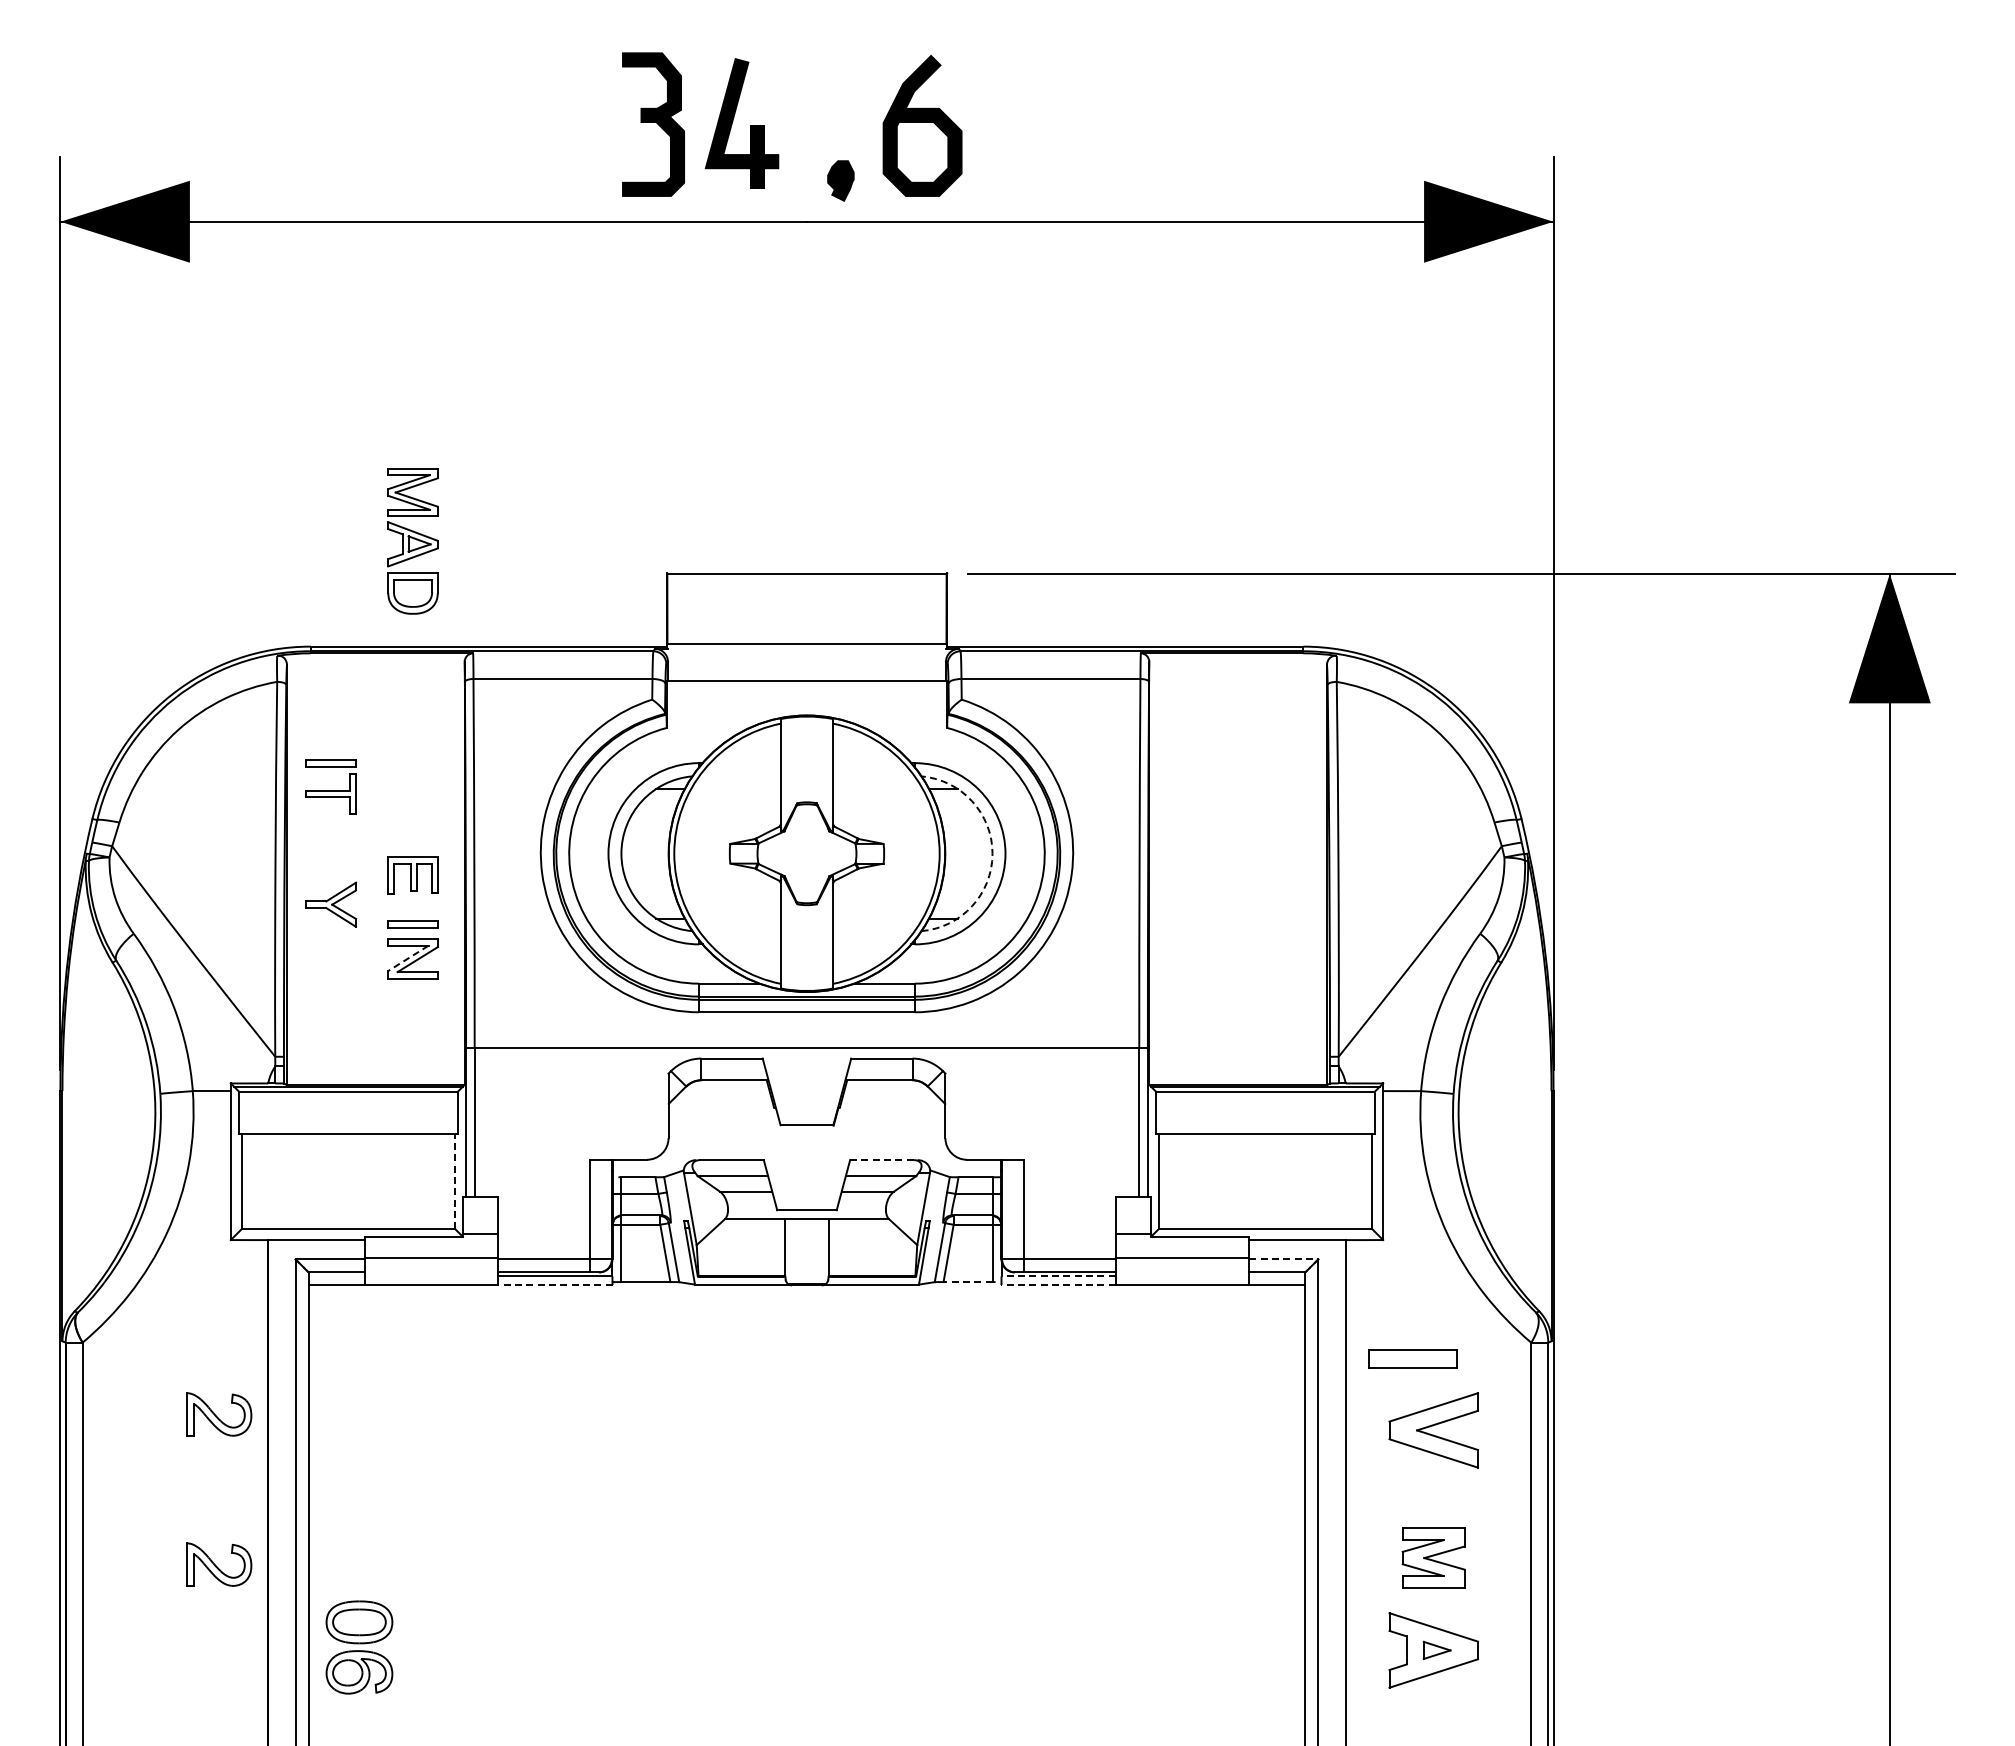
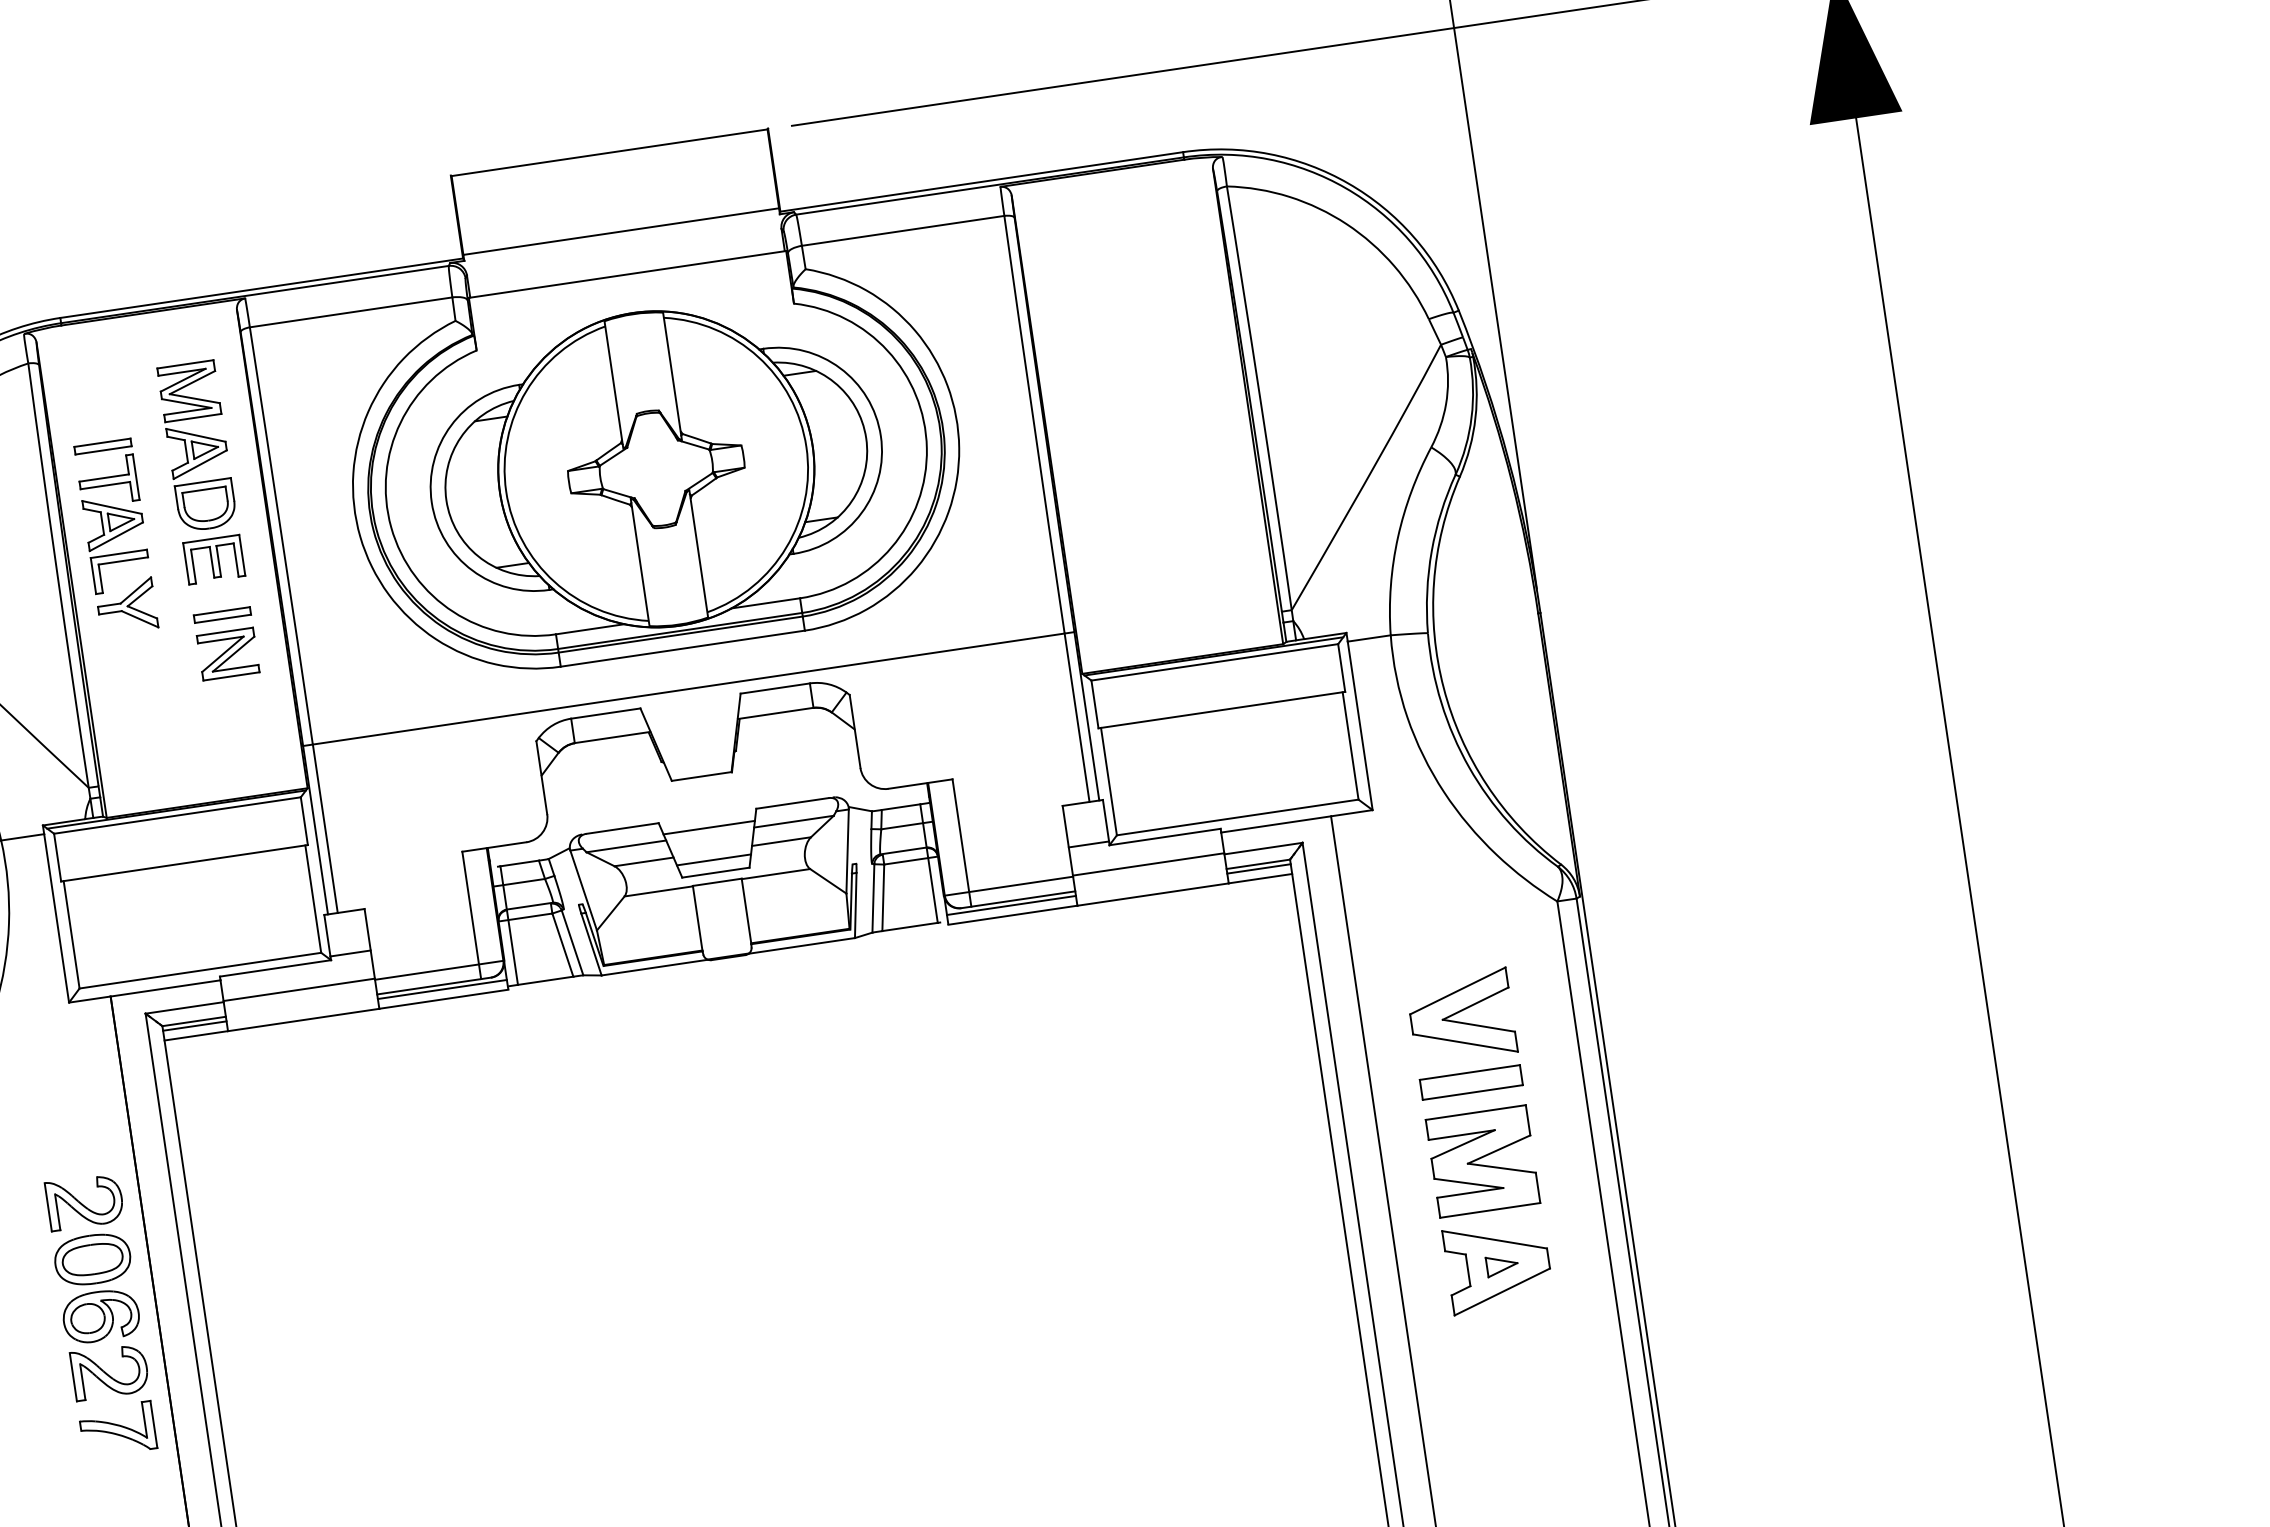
part: (412, 541) -> (197, 446), moved
part: (330, 848) -> (116, 543), added
arc: (992, 853) -> (866, 438), dashed -> solid
line: (408, 958) -> (223, 654), dashed -> solid
line: (882, 1160) -> (792, 803), dashed -> solid
line: (806, 1170) -> (708, 827), added
line: (455, 1181) -> (313, 898), dashed -> solid
line: (806, 1198) -> (713, 859), added
line: (1283, 1259) -> (1263, 848), dashed -> solid
line: (336, 1276) -> (194, 1026), added
line: (1058, 1276) -> (1011, 905), dashed -> solid
line: (1277, 1276) -> (1259, 868), added
line: (967, 1282) -> (909, 927), dashed -> solid
line: (555, 1285) -> (443, 999), dashed -> solid
line: (1057, 1285) -> (1011, 915), dashed -> solid
part: (1412, 1358) -> (1470, 1081), moved
part: (1433, 1557) -> (1482, 1160), size x1.43
part: (218, 1615) -> (117, 1429), added
part: (359, 1647) -> (96, 1287), moved

